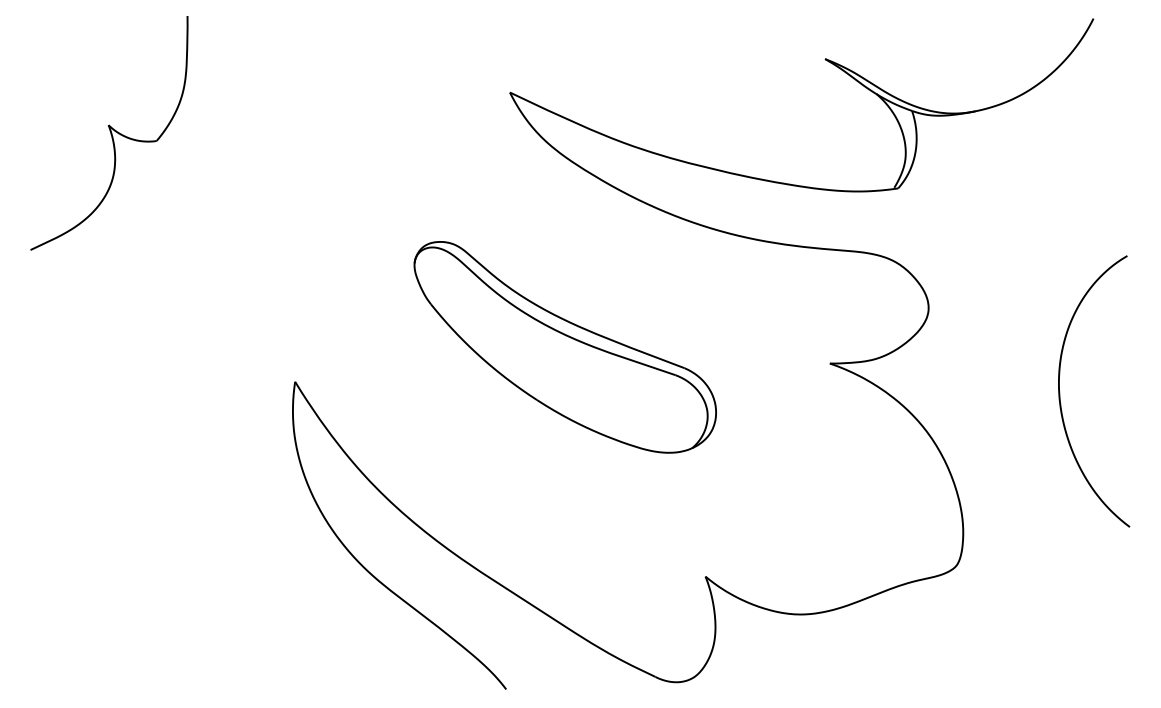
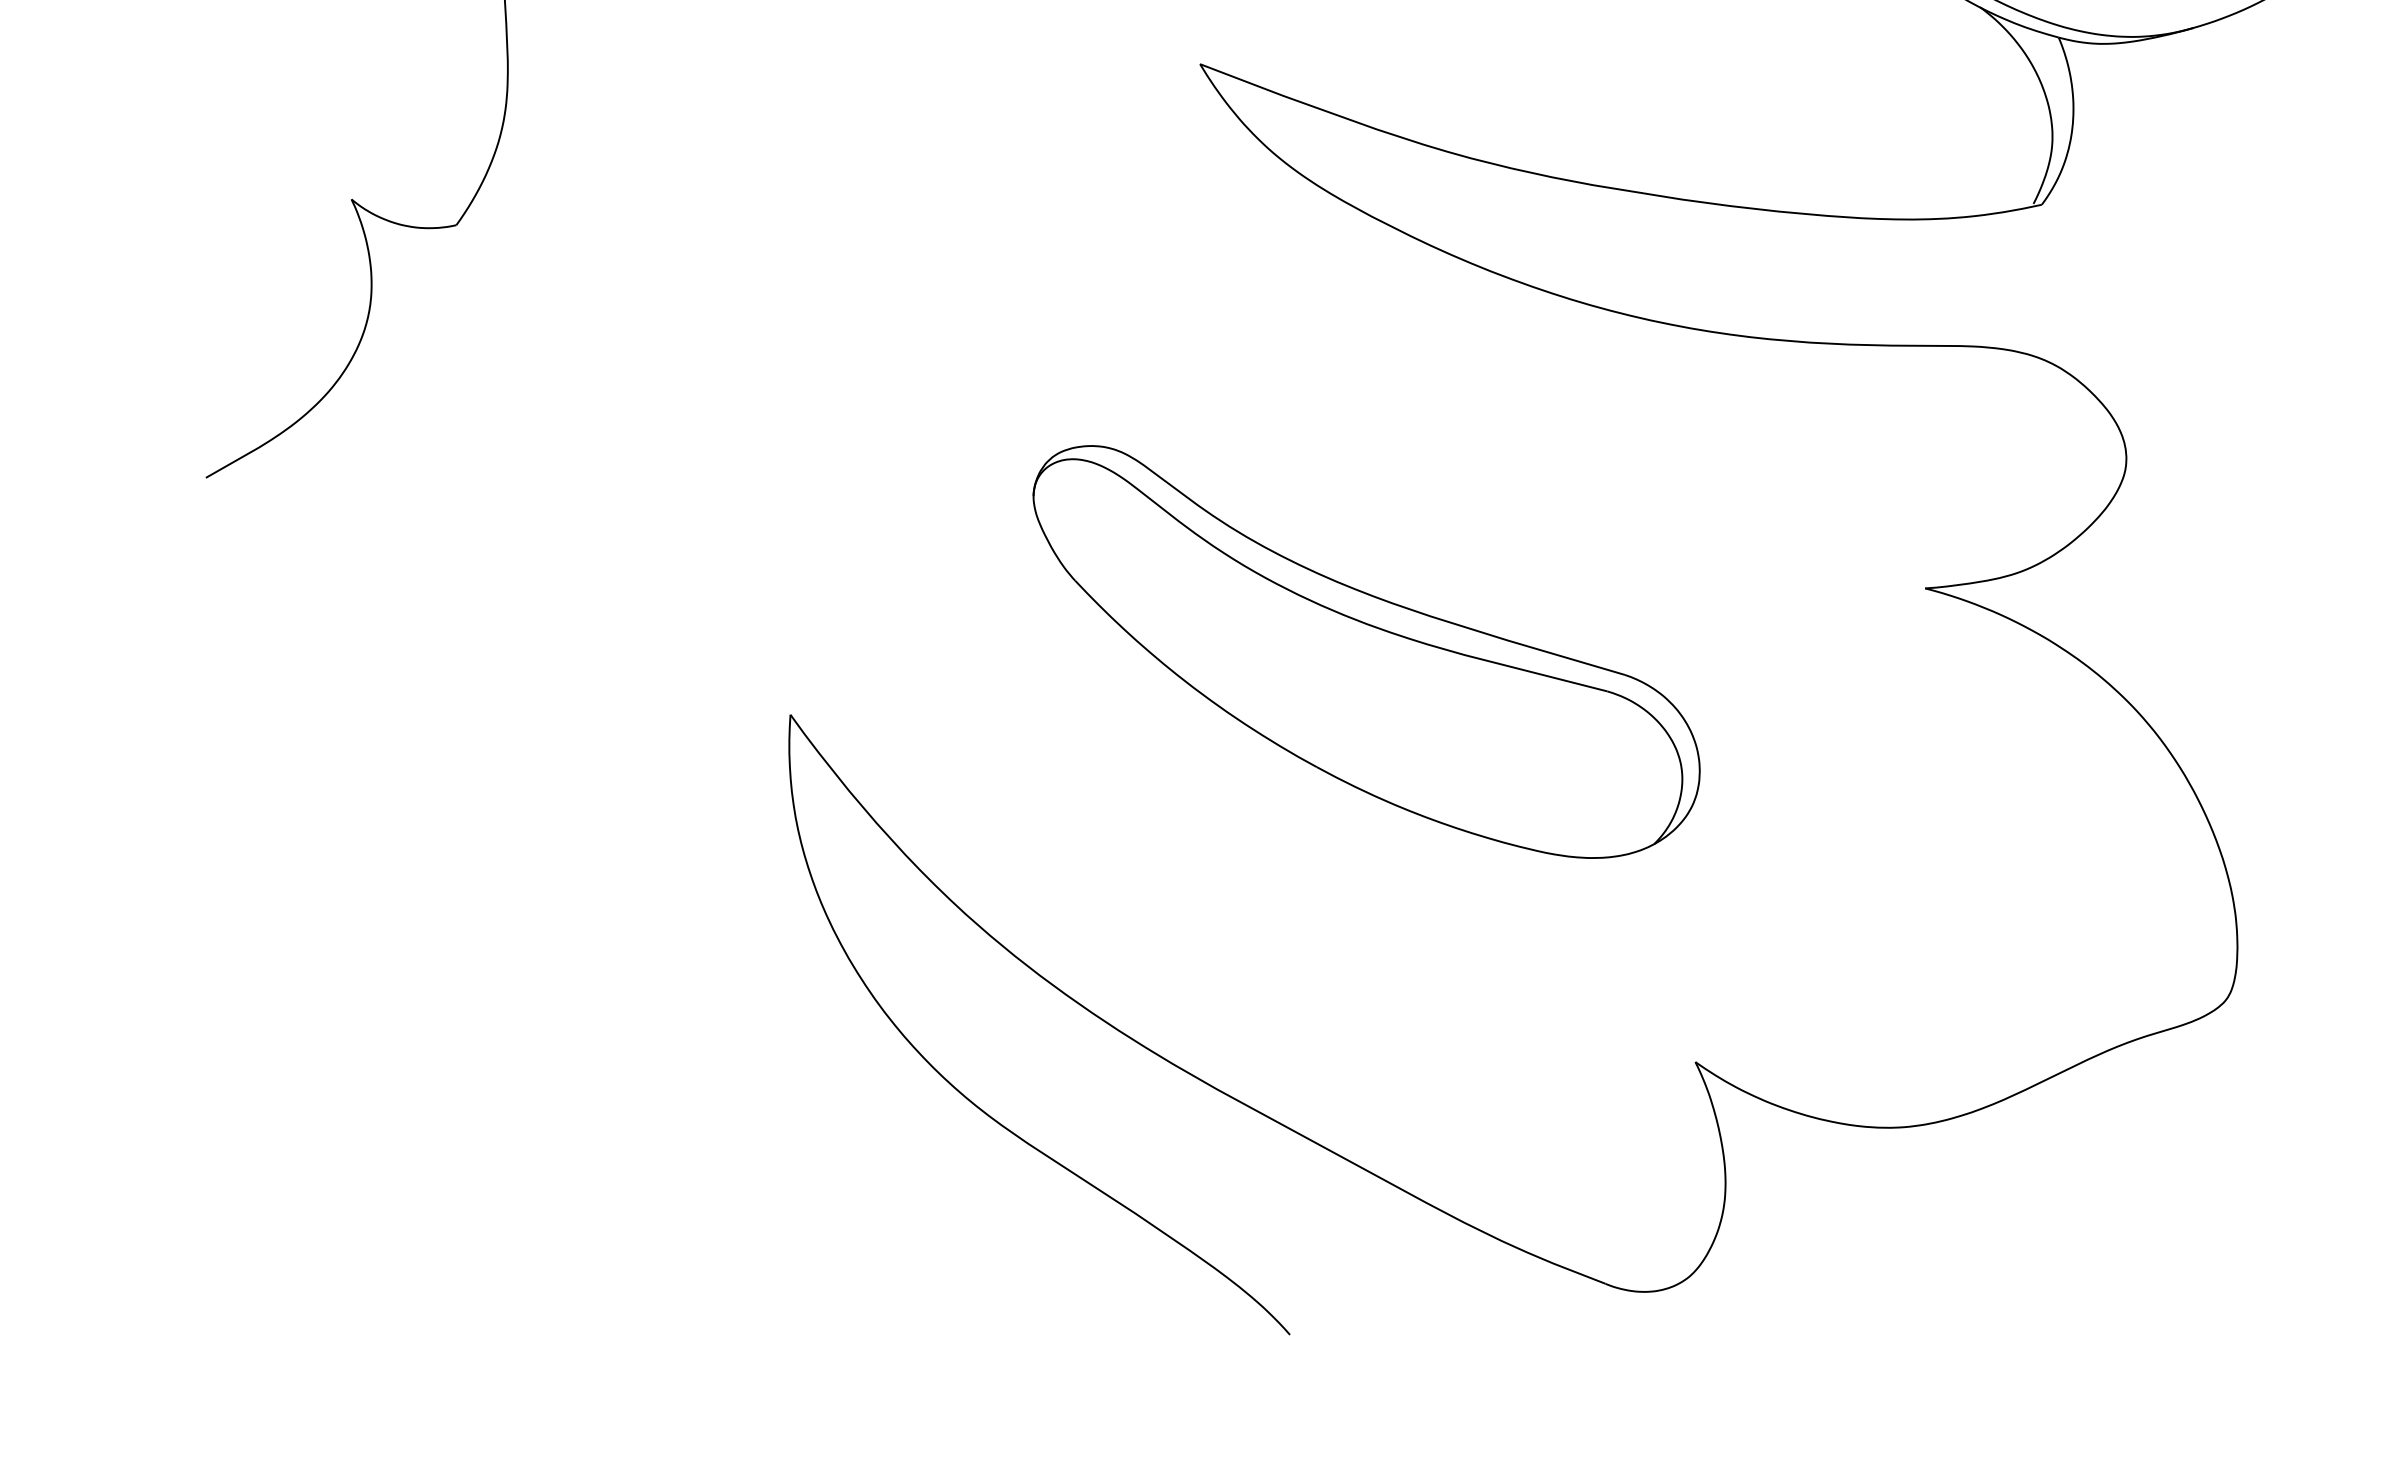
part: (564, 347) -> (1366, 650), moved

